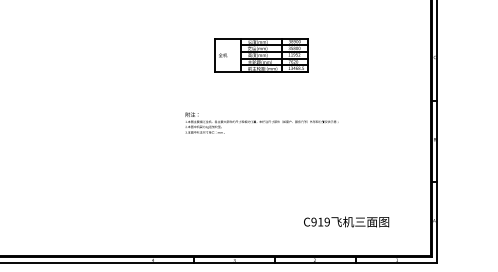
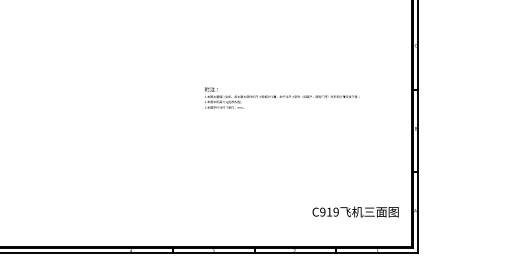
part: (261, 55) -> (240, 43), removed
text: (262, 122) -> (282, 97), moved
text: (346, 221) -> (355, 211), moved

